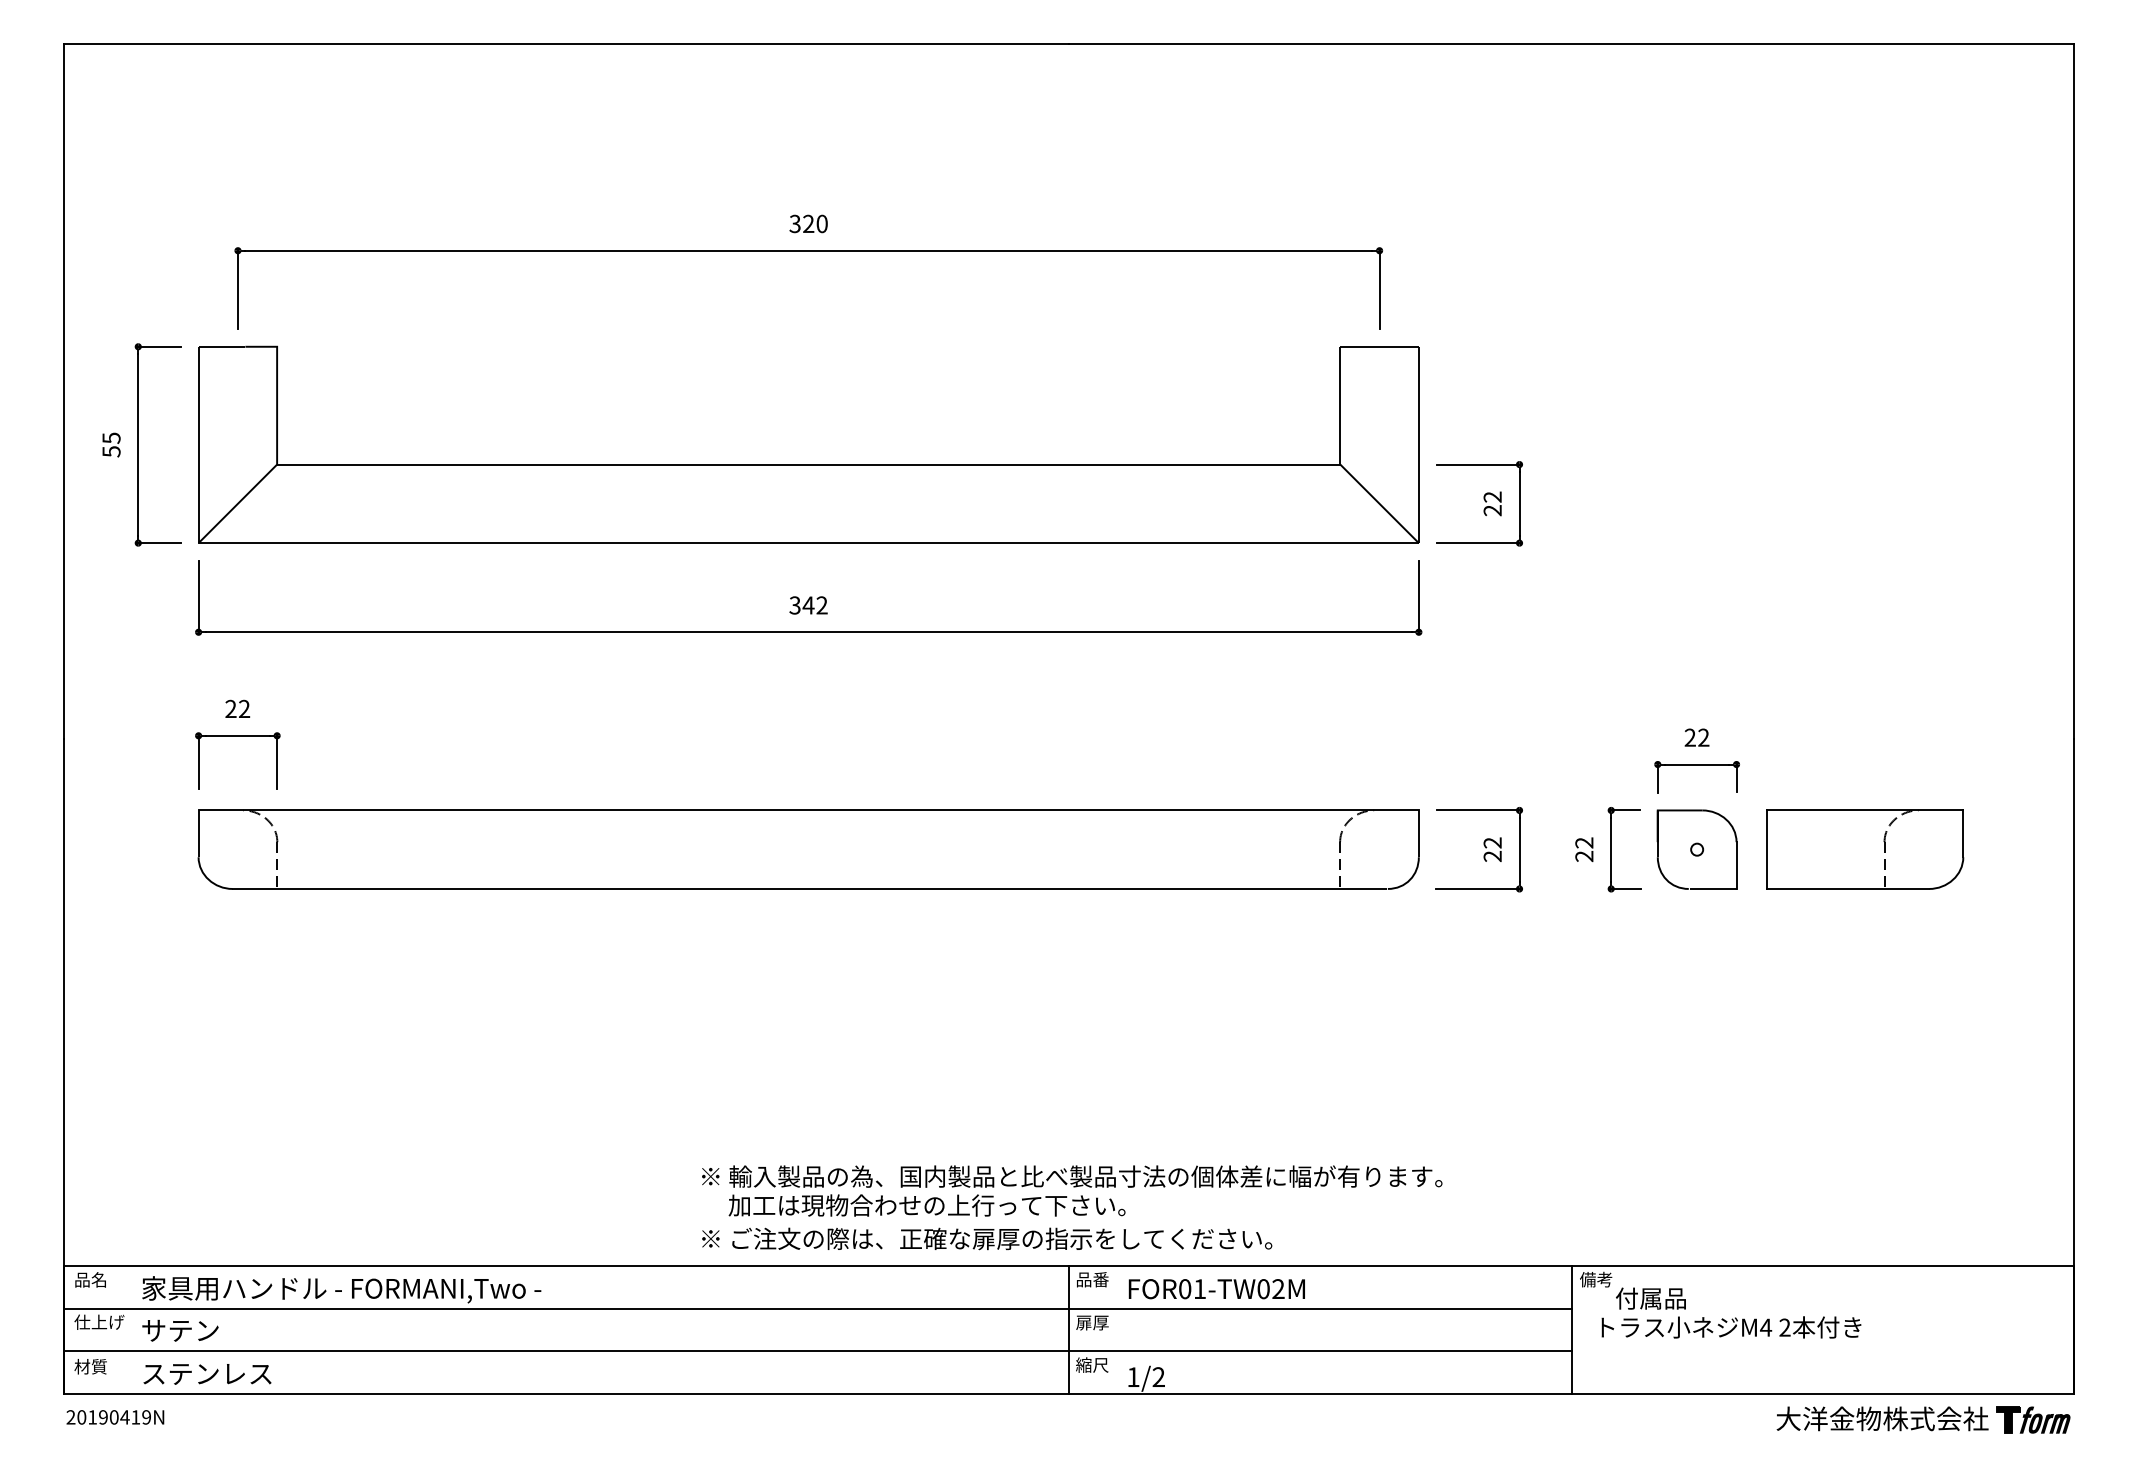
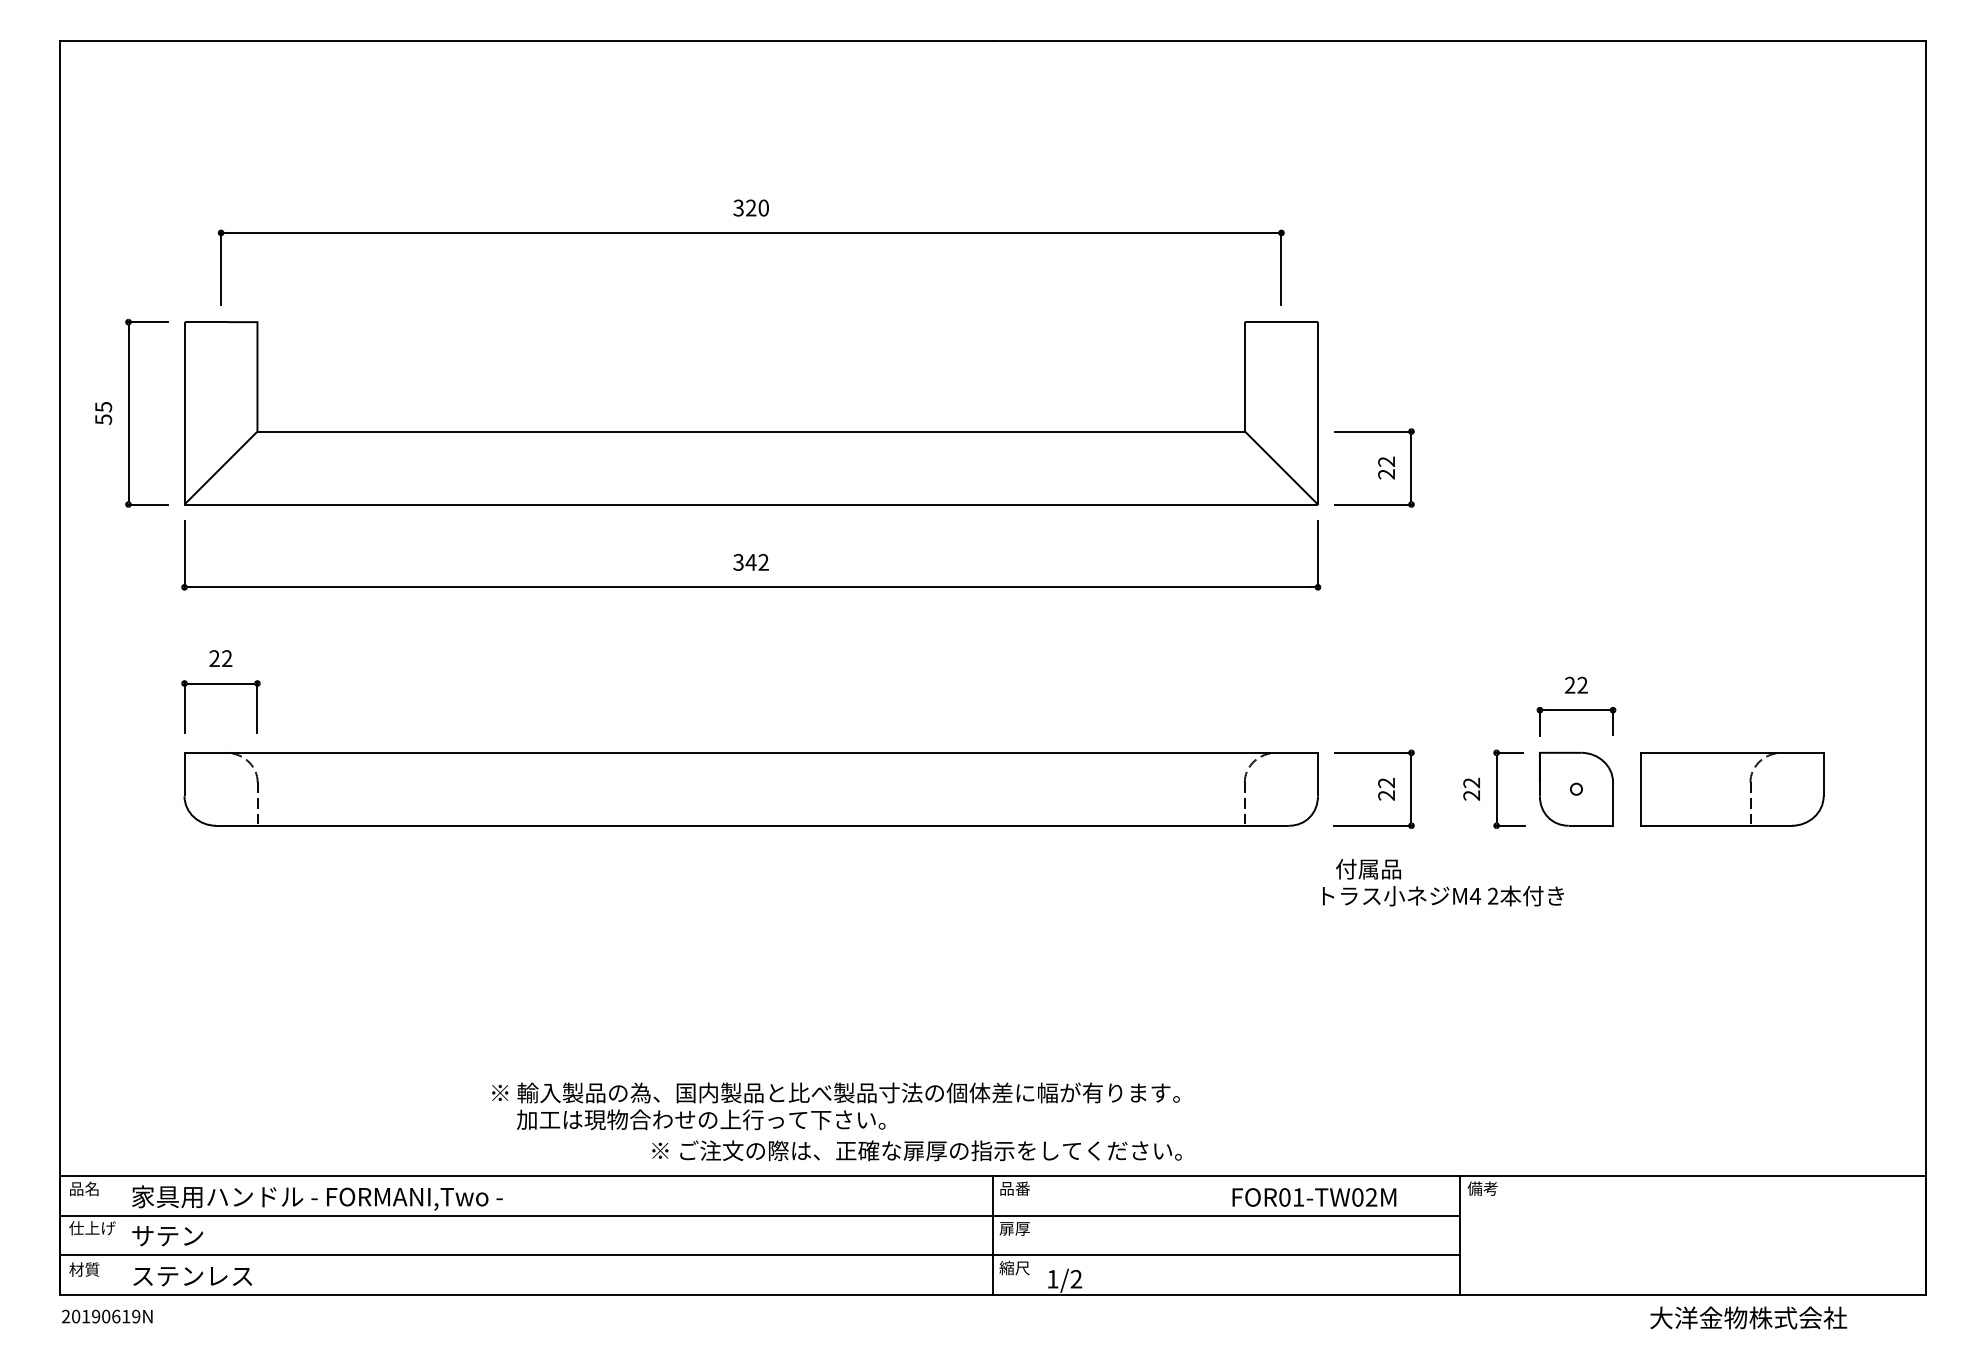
text: (1071, 1191) -> (835, 1106), moved
text: (1217, 1289) -> (1314, 1197), moved
text: (1730, 1312) -> (1442, 882), moved
text: (124, 1417) -> (115, 1316), 20190419N -> 20190619N
part: (2033, 1419) -> (1888, 1318), removed

